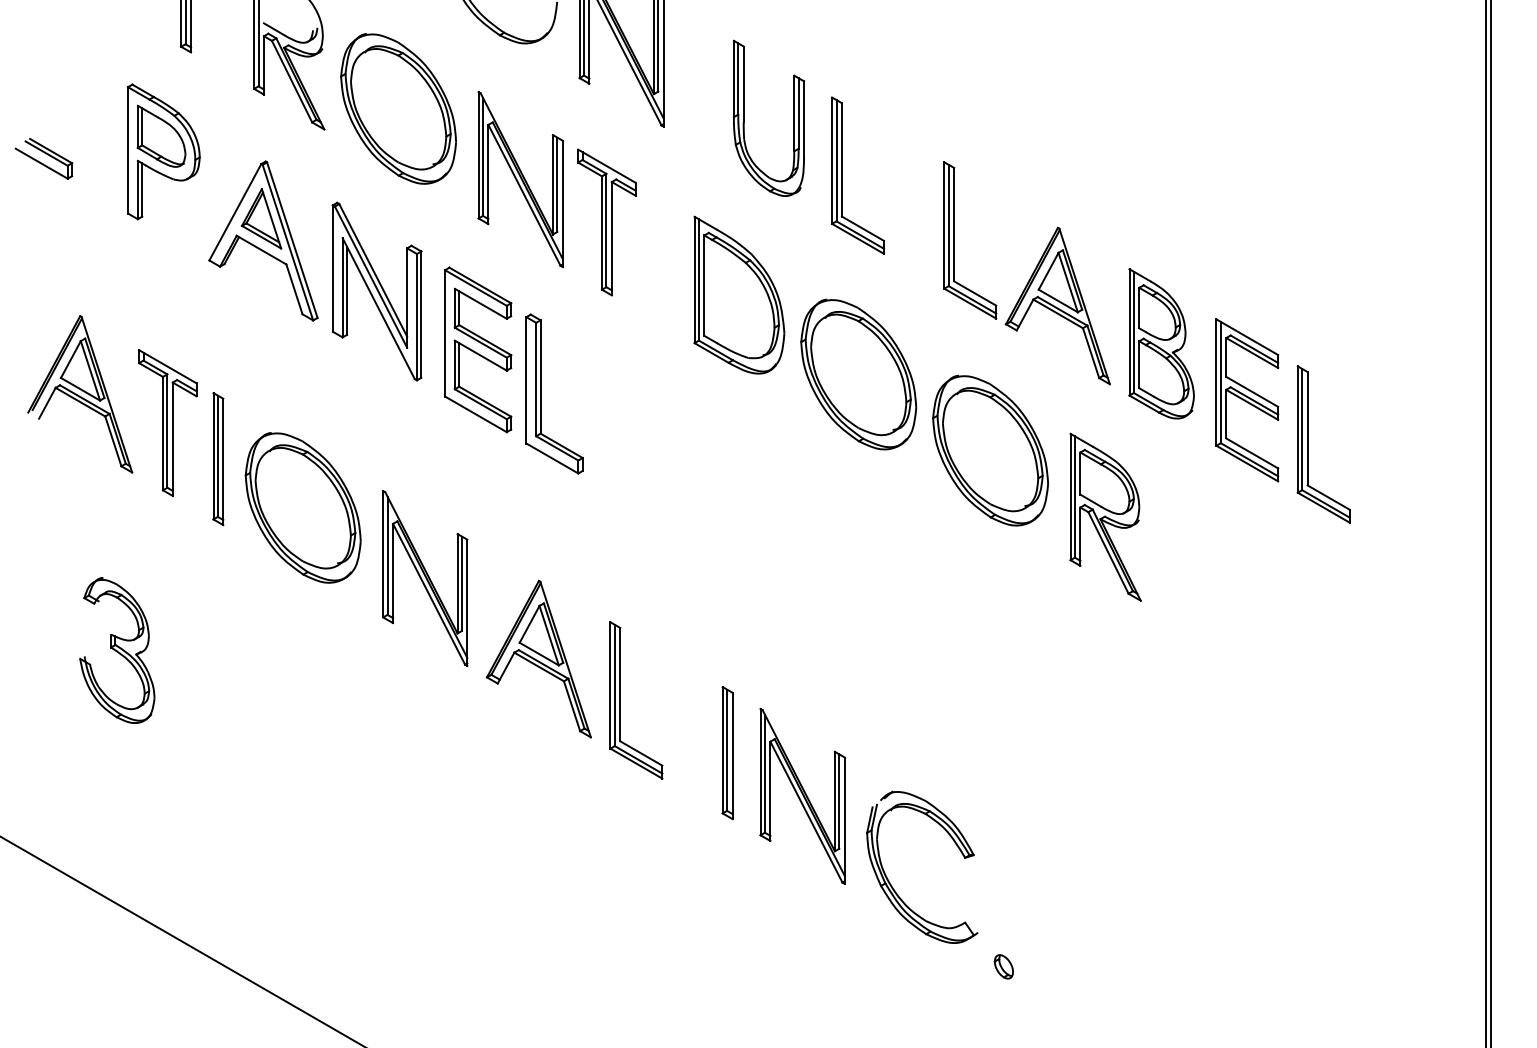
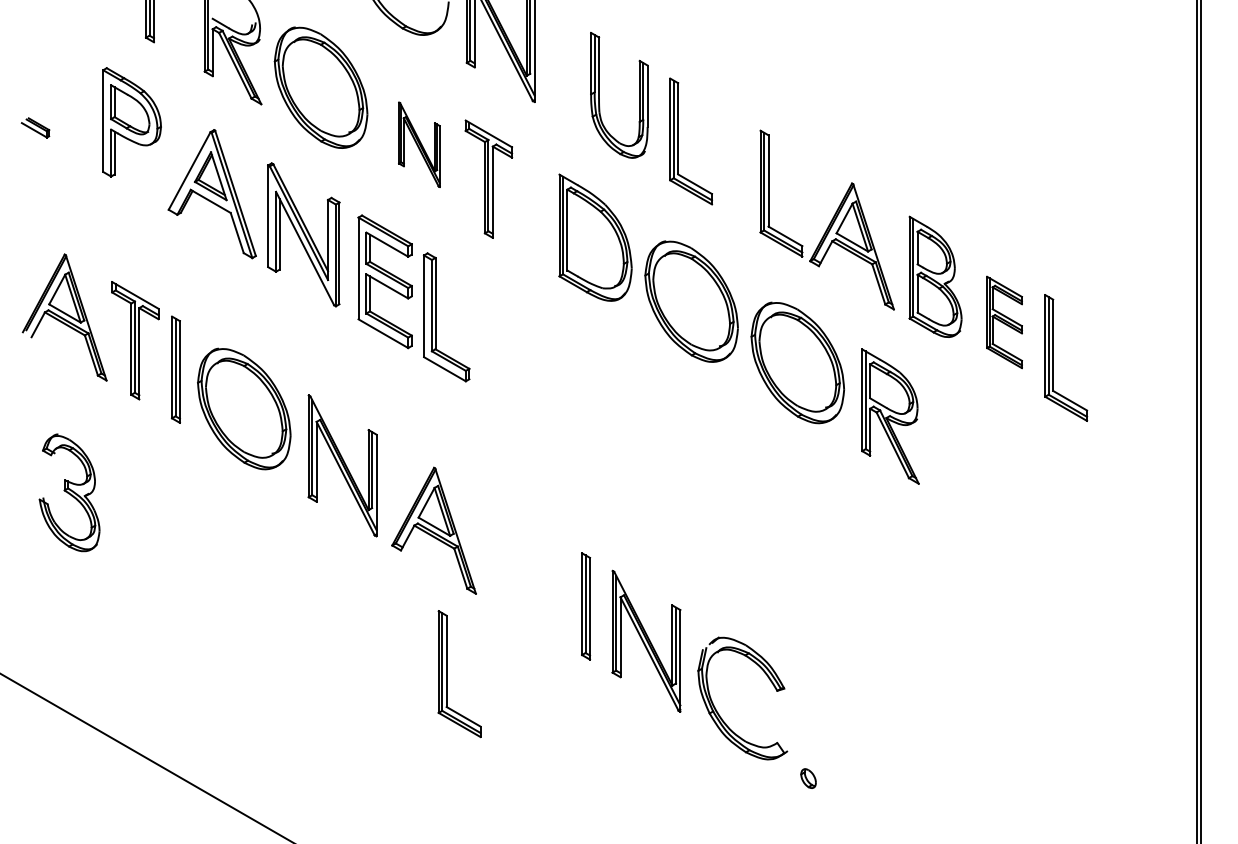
part: (43, 158) -> (35, 127), size x0.6
part: (520, 179) -> (419, 144), size x0.6
part: (1247, 400) -> (1004, 322), size x0.7
part: (117, 650) -> (69, 492), moved
part: (621, 700) -> (447, 674), moved

